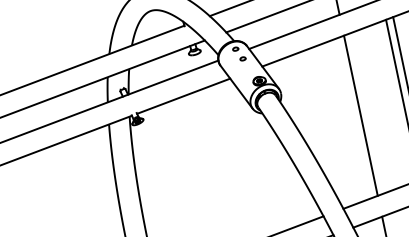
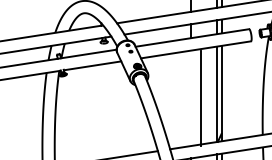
line: (361, 116) -> (201, 98), moved

